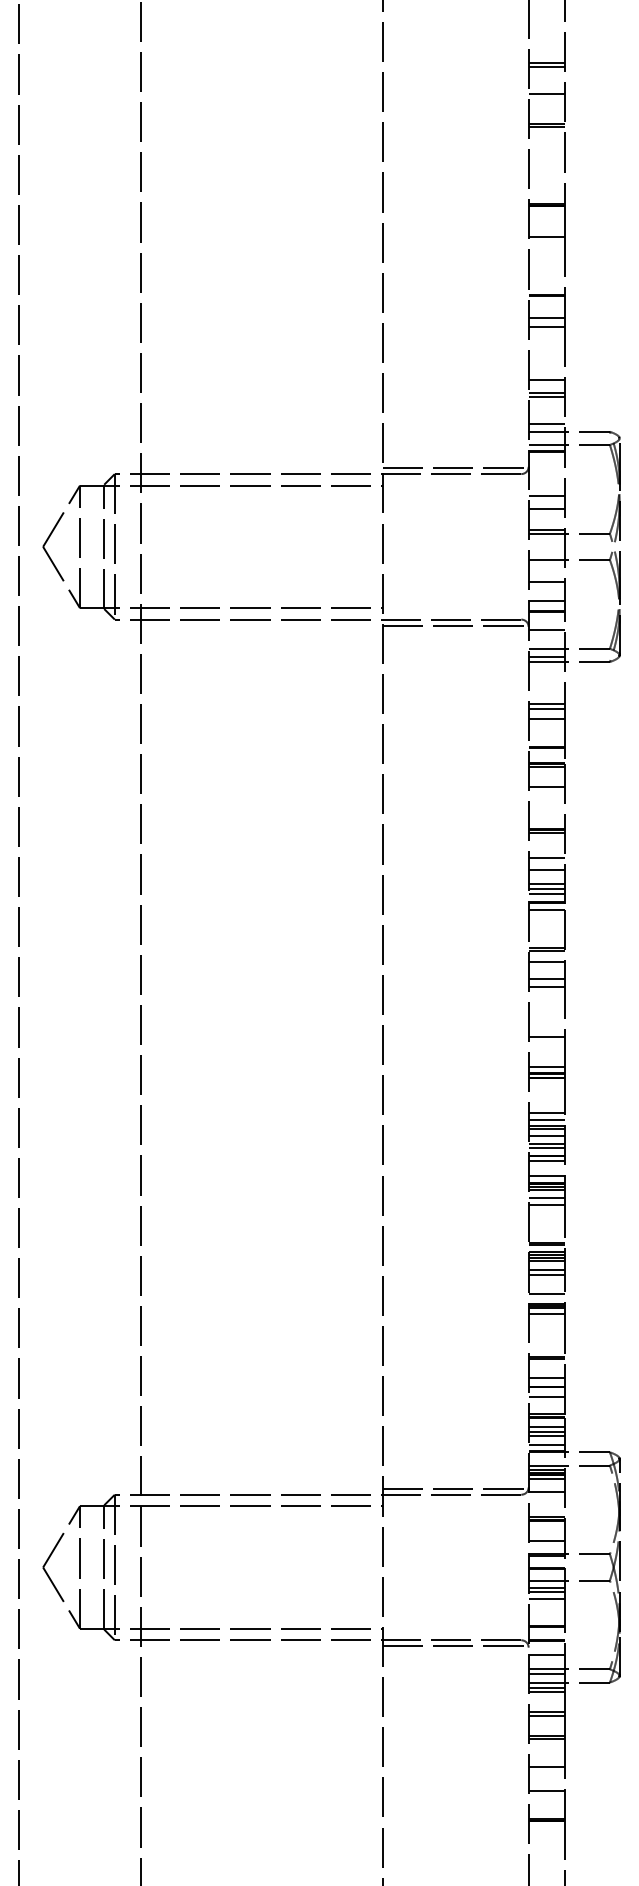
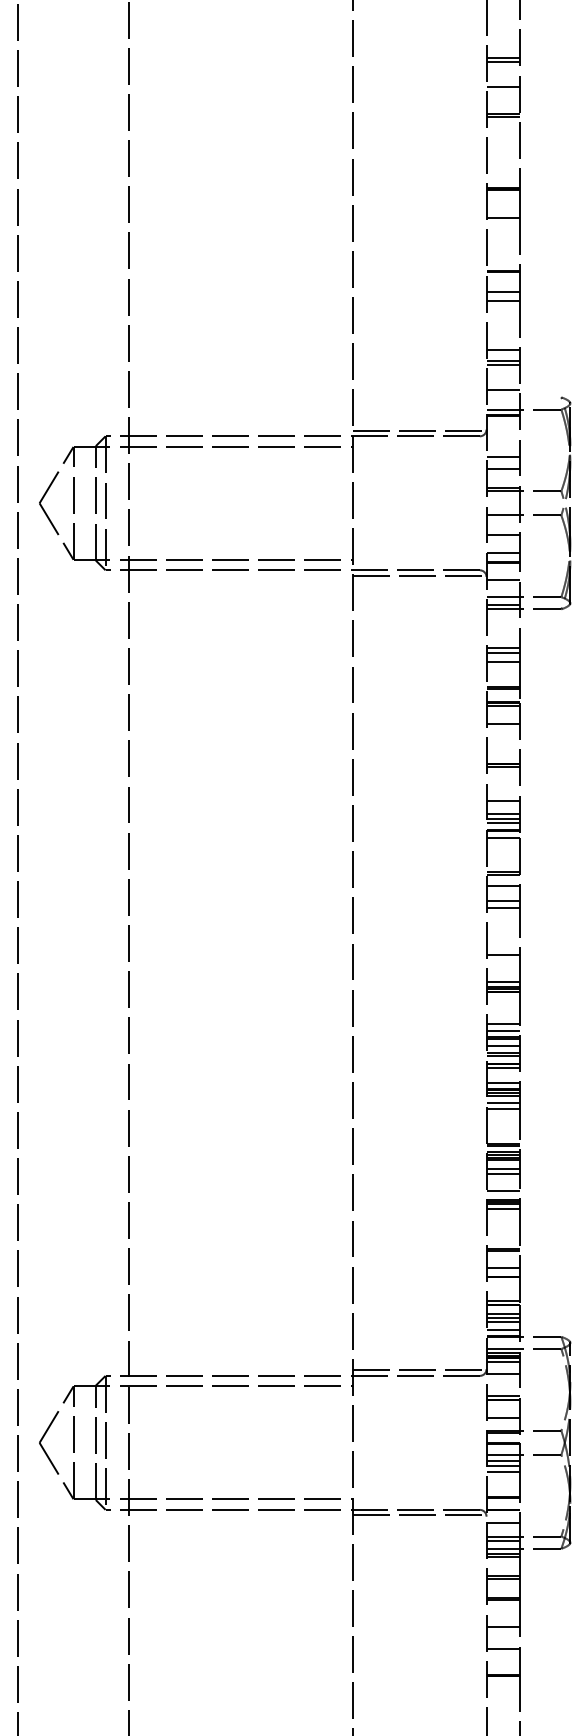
line: (568, 431) -> (523, 397), removed
line: (547, 857) -> (503, 789), removed
line: (547, 1396) -> (503, 1285), removed

